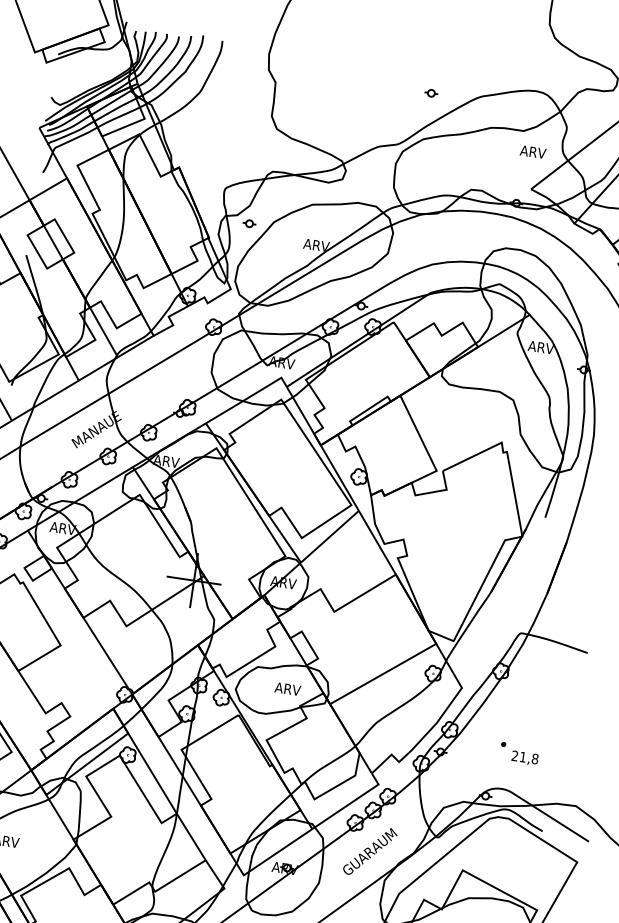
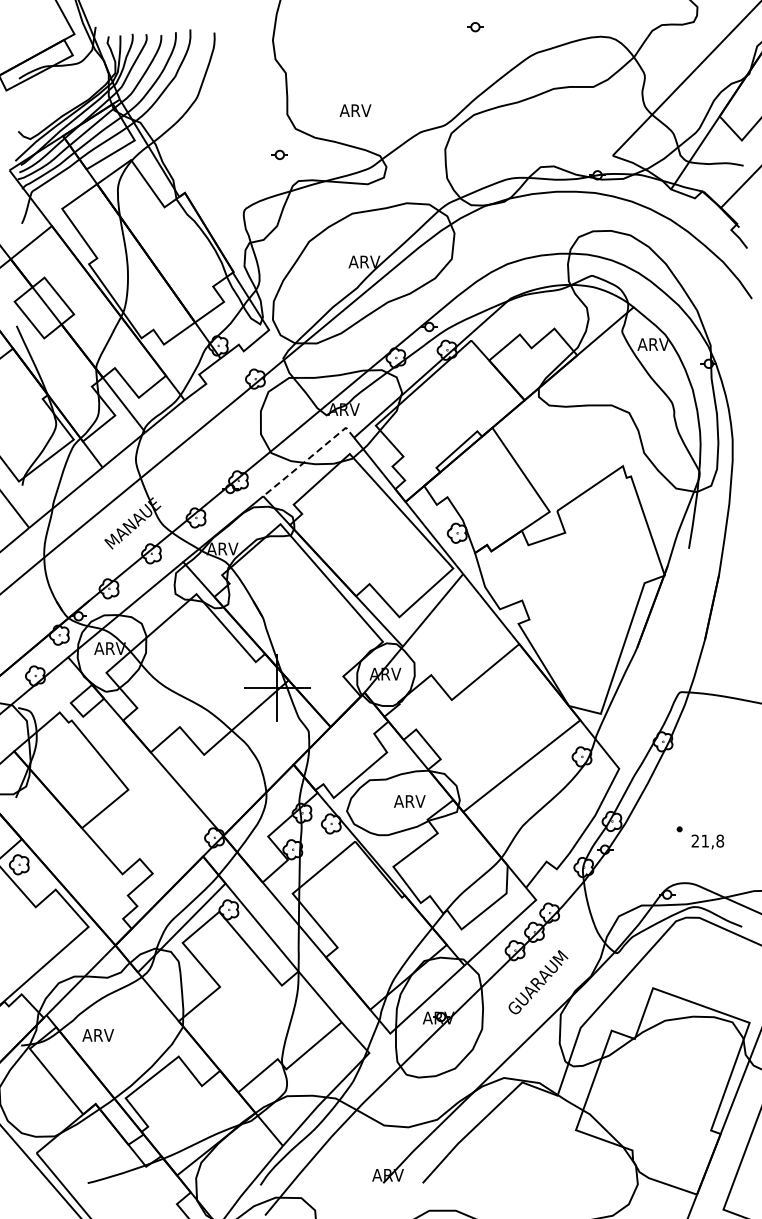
part: (431, 93) -> (475, 27), moved
text: (533, 151) -> (355, 110), moved
part: (249, 223) -> (279, 154), moved
line: (248, 397) -> (309, 457), solid -> dashed

